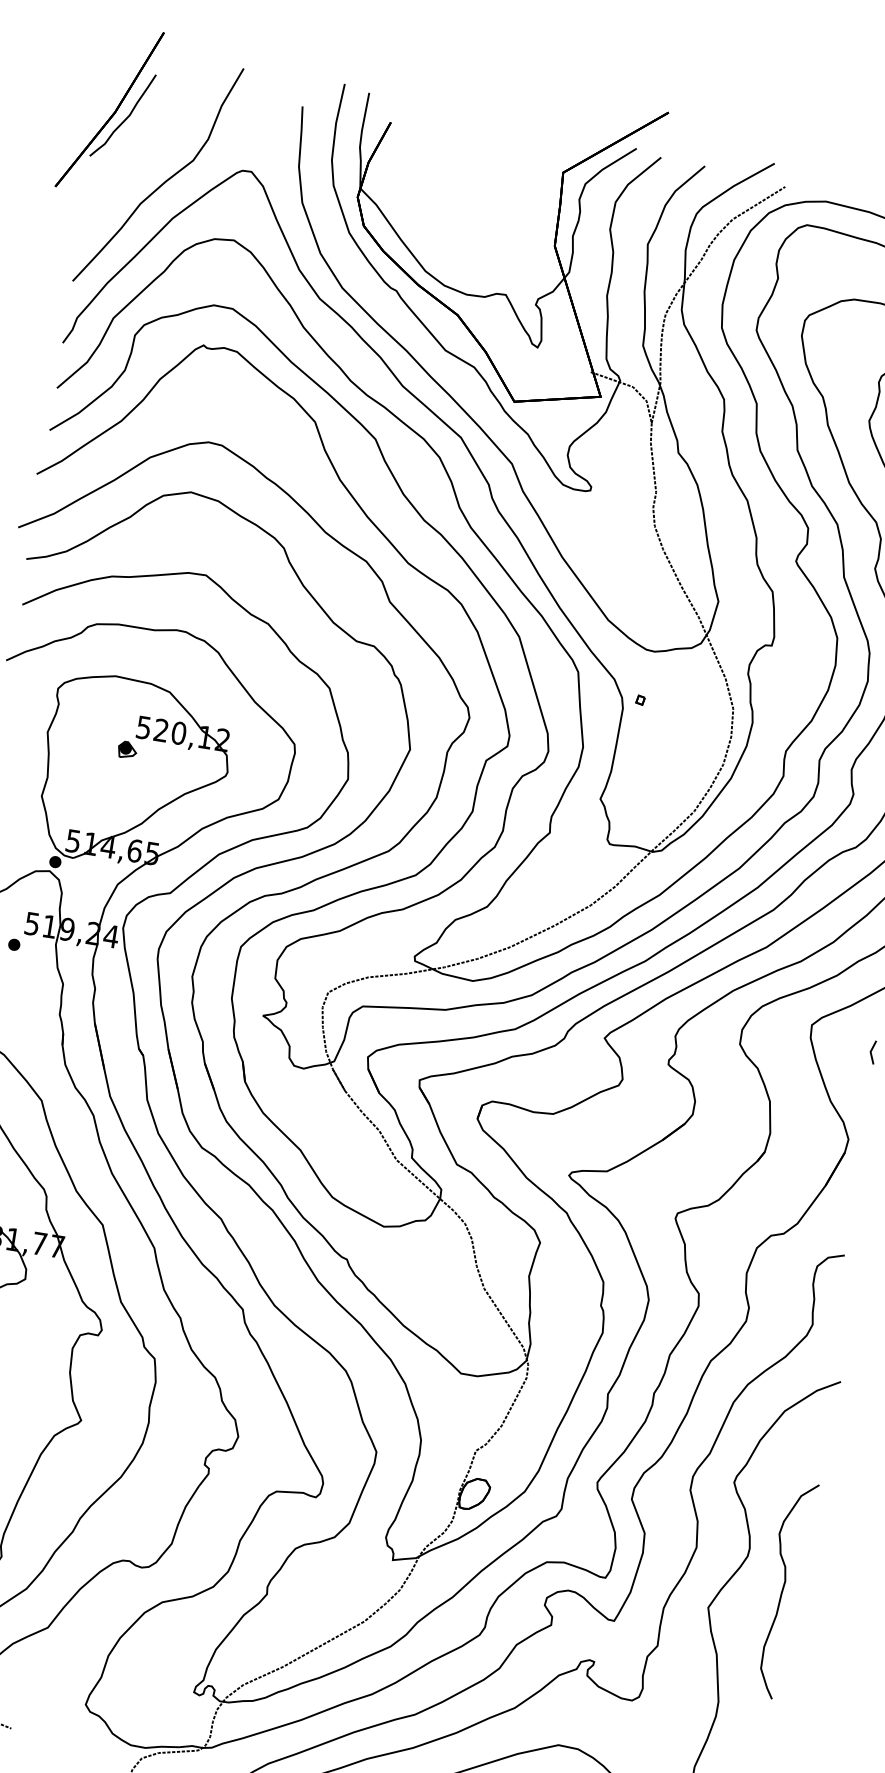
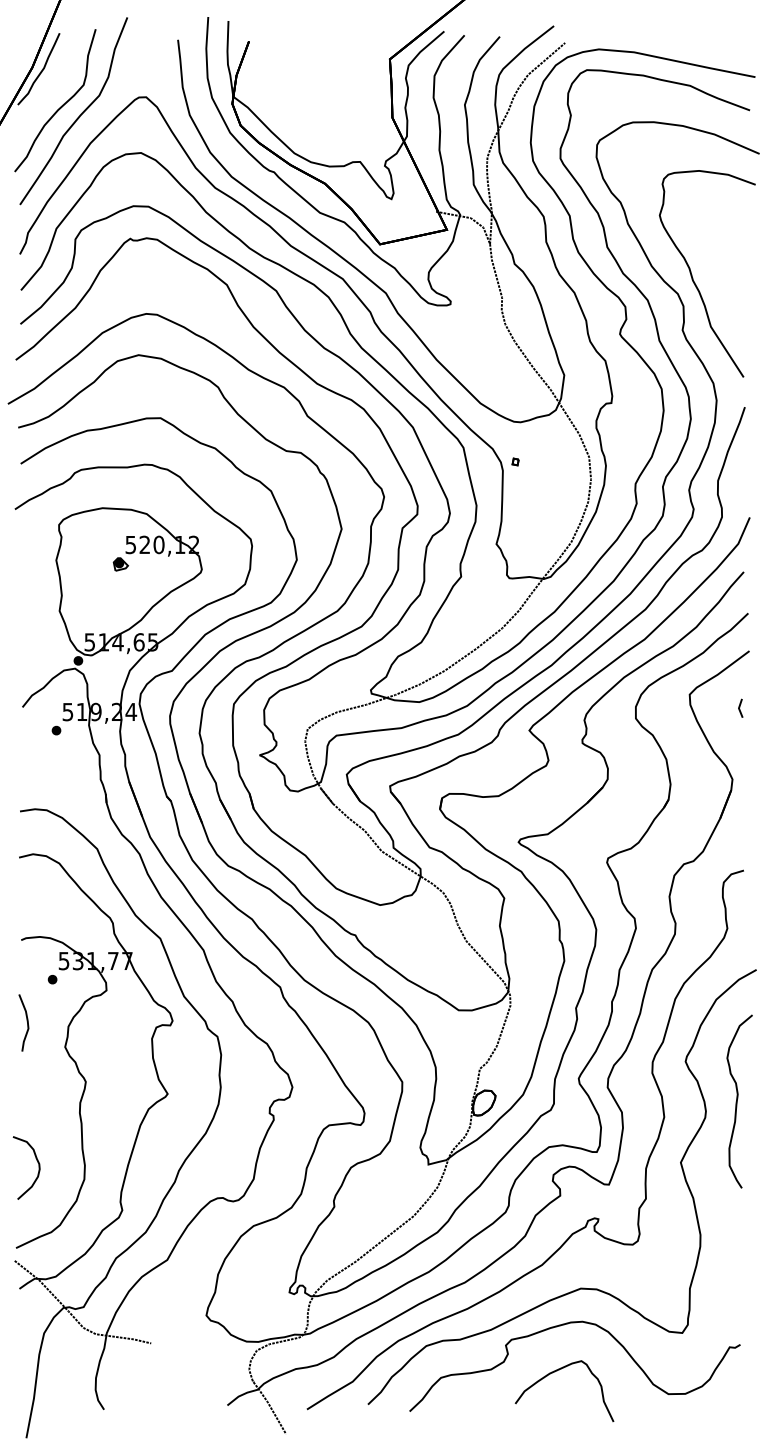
curve: (144, 165) -> (61, 105), added
curve: (783, 1589) -> (737, 1101), moved

